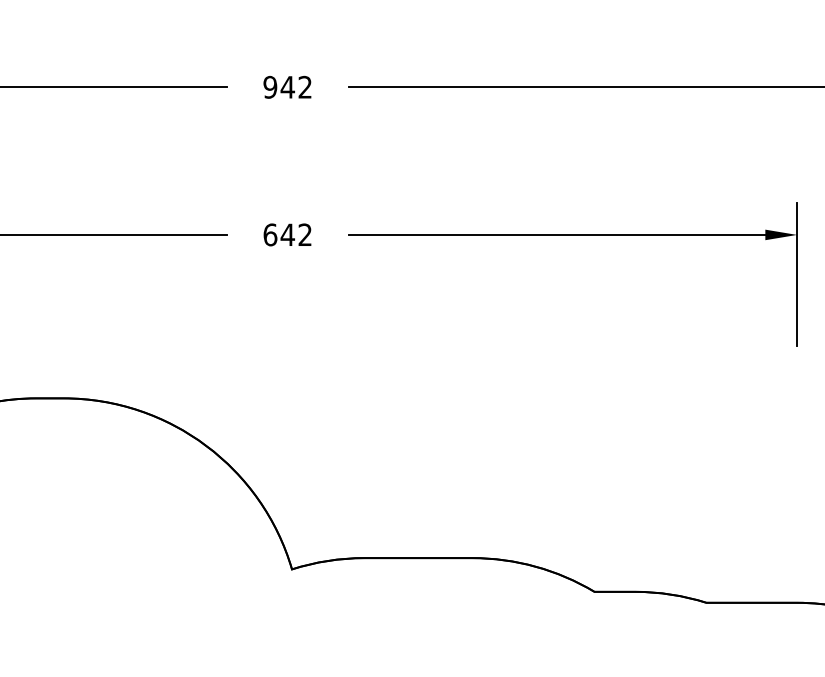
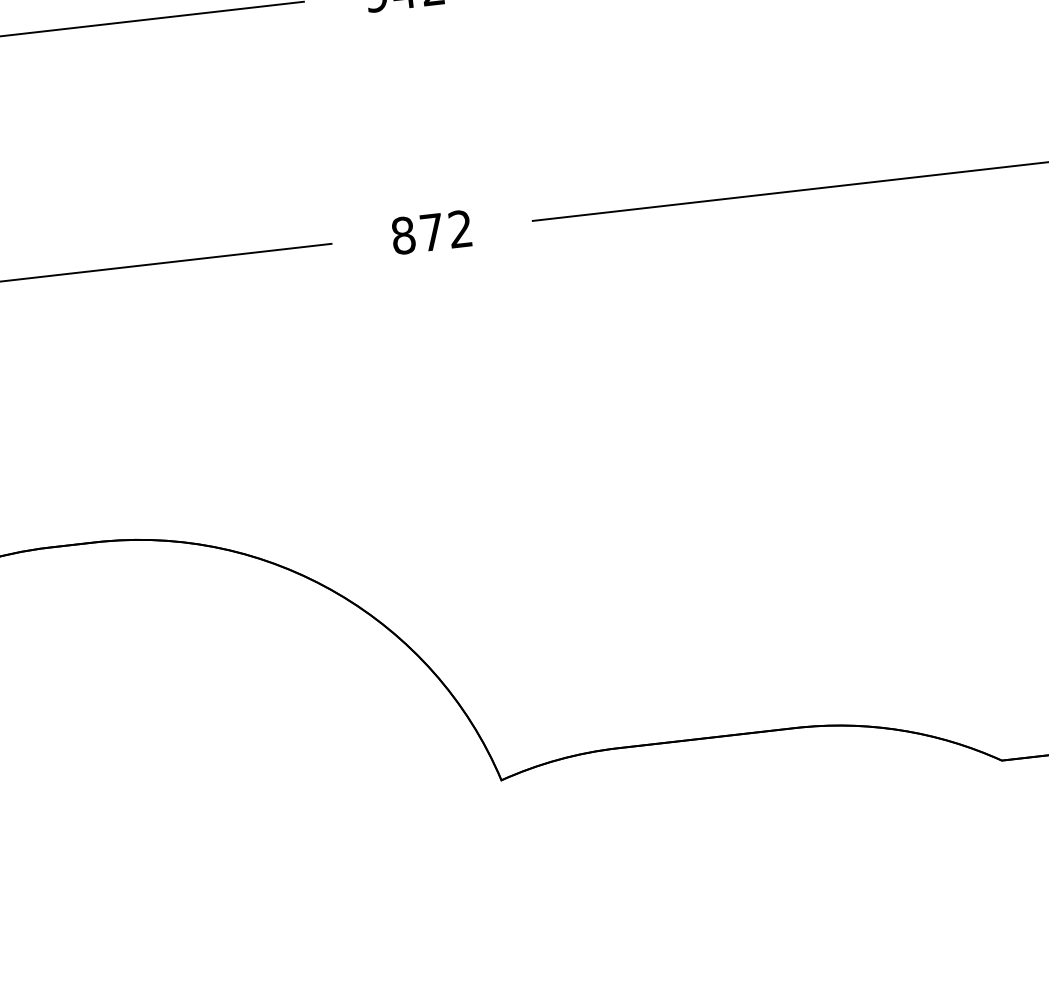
text: (278, 234) -> (416, 233), 642 -> 872

